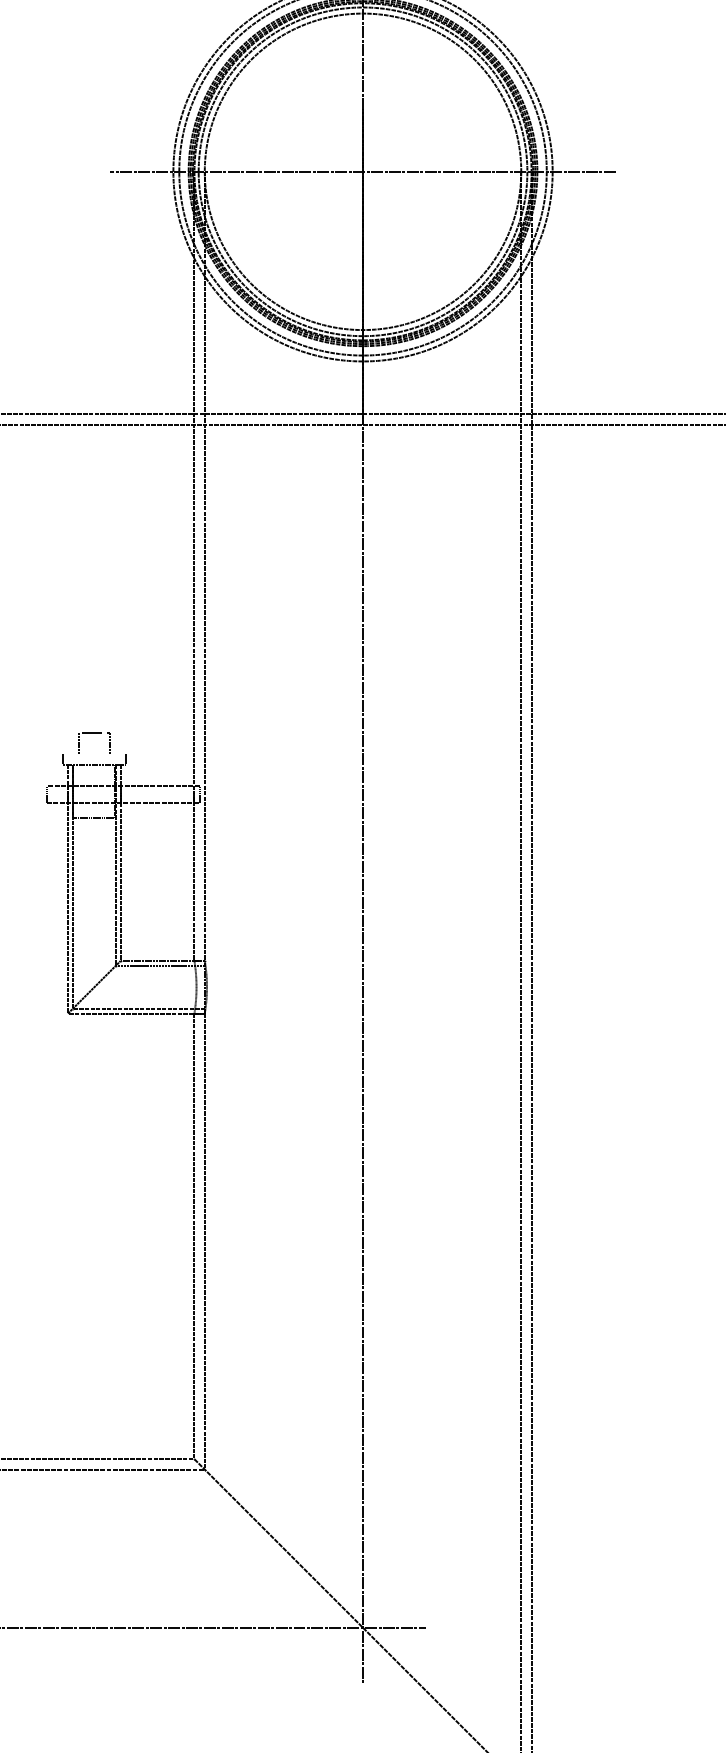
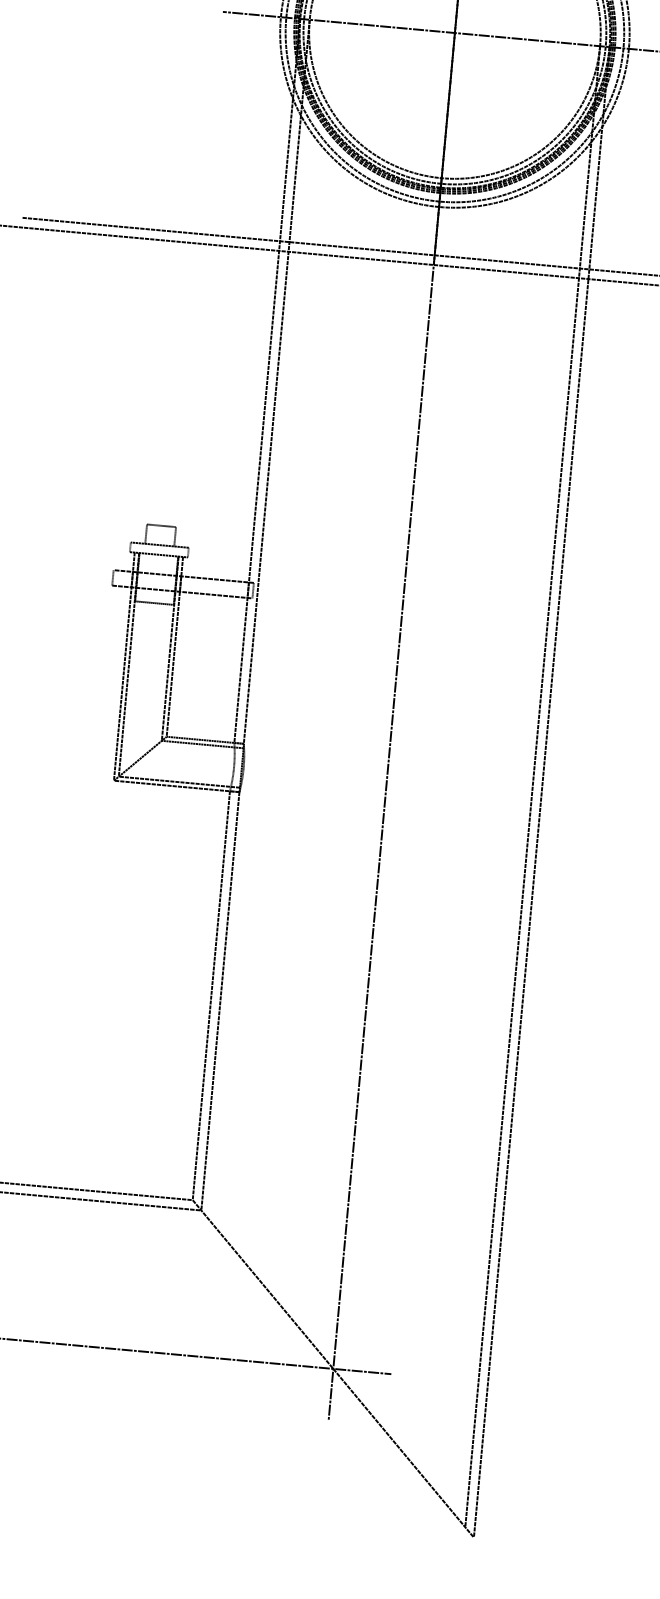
line: (93, 754) -> (158, 545), added

